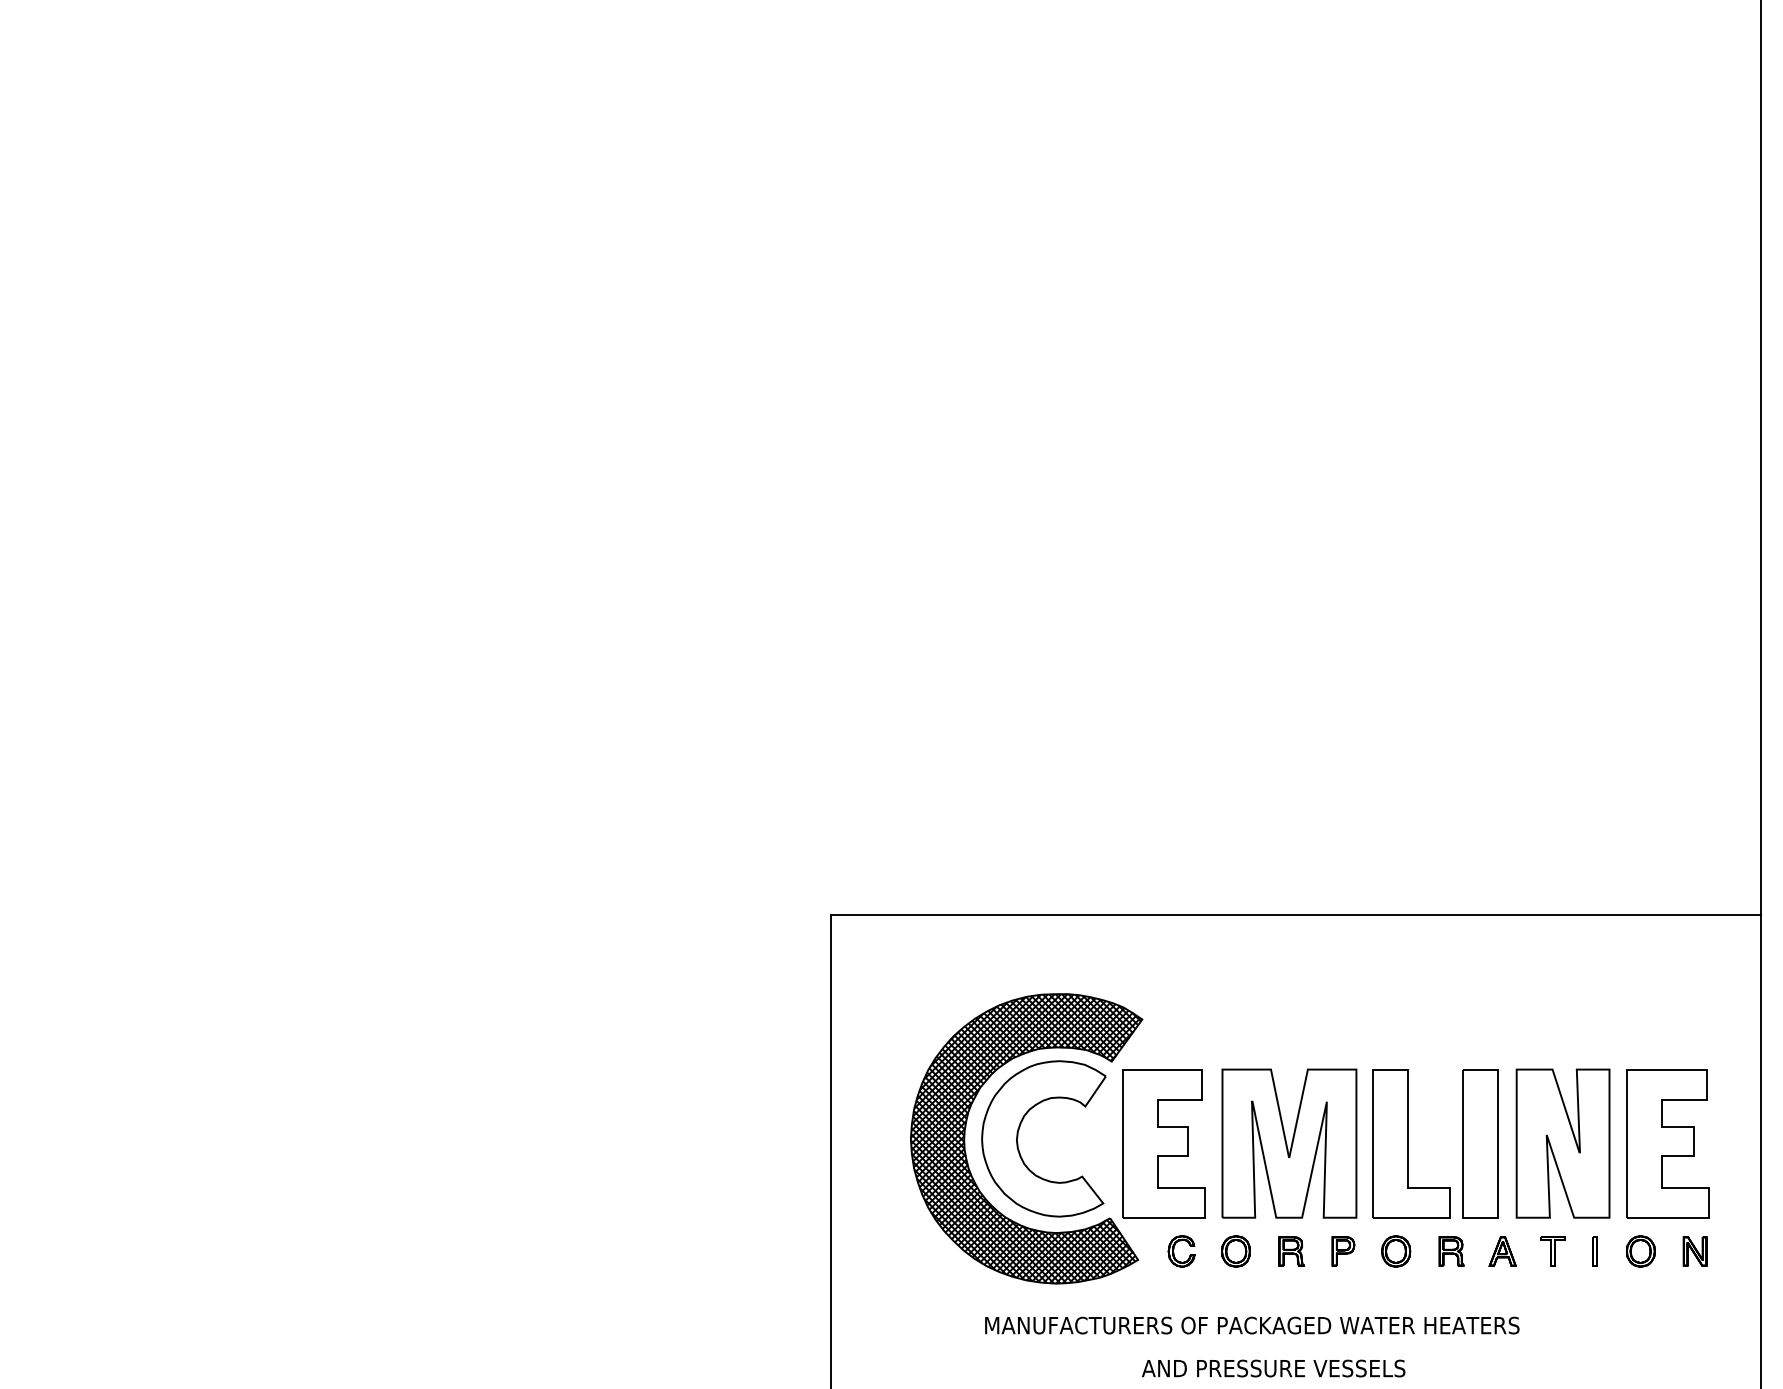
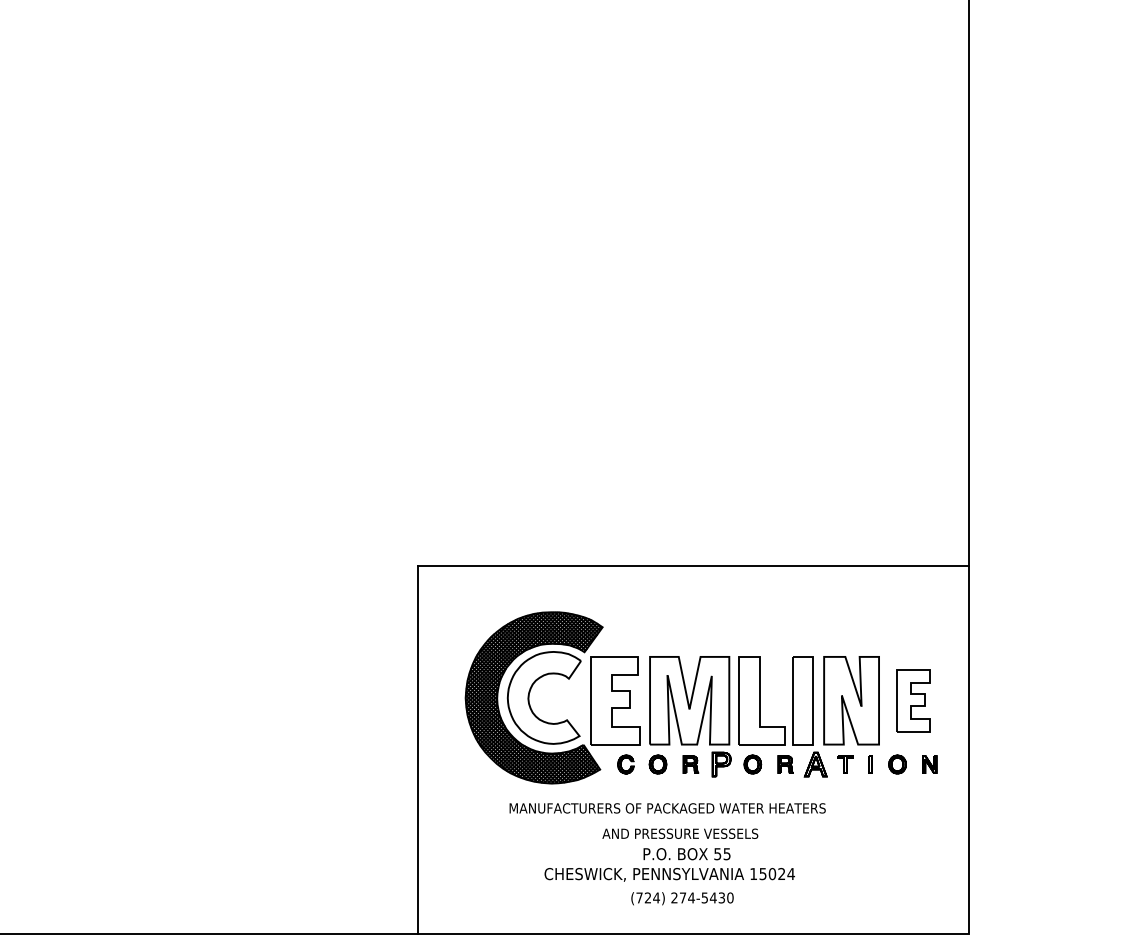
part: (1667, 1143) -> (913, 700), size x0.7
part: (1343, 1251) -> (721, 764), size x1.4
part: (1502, 1251) -> (815, 764), size x1.4

